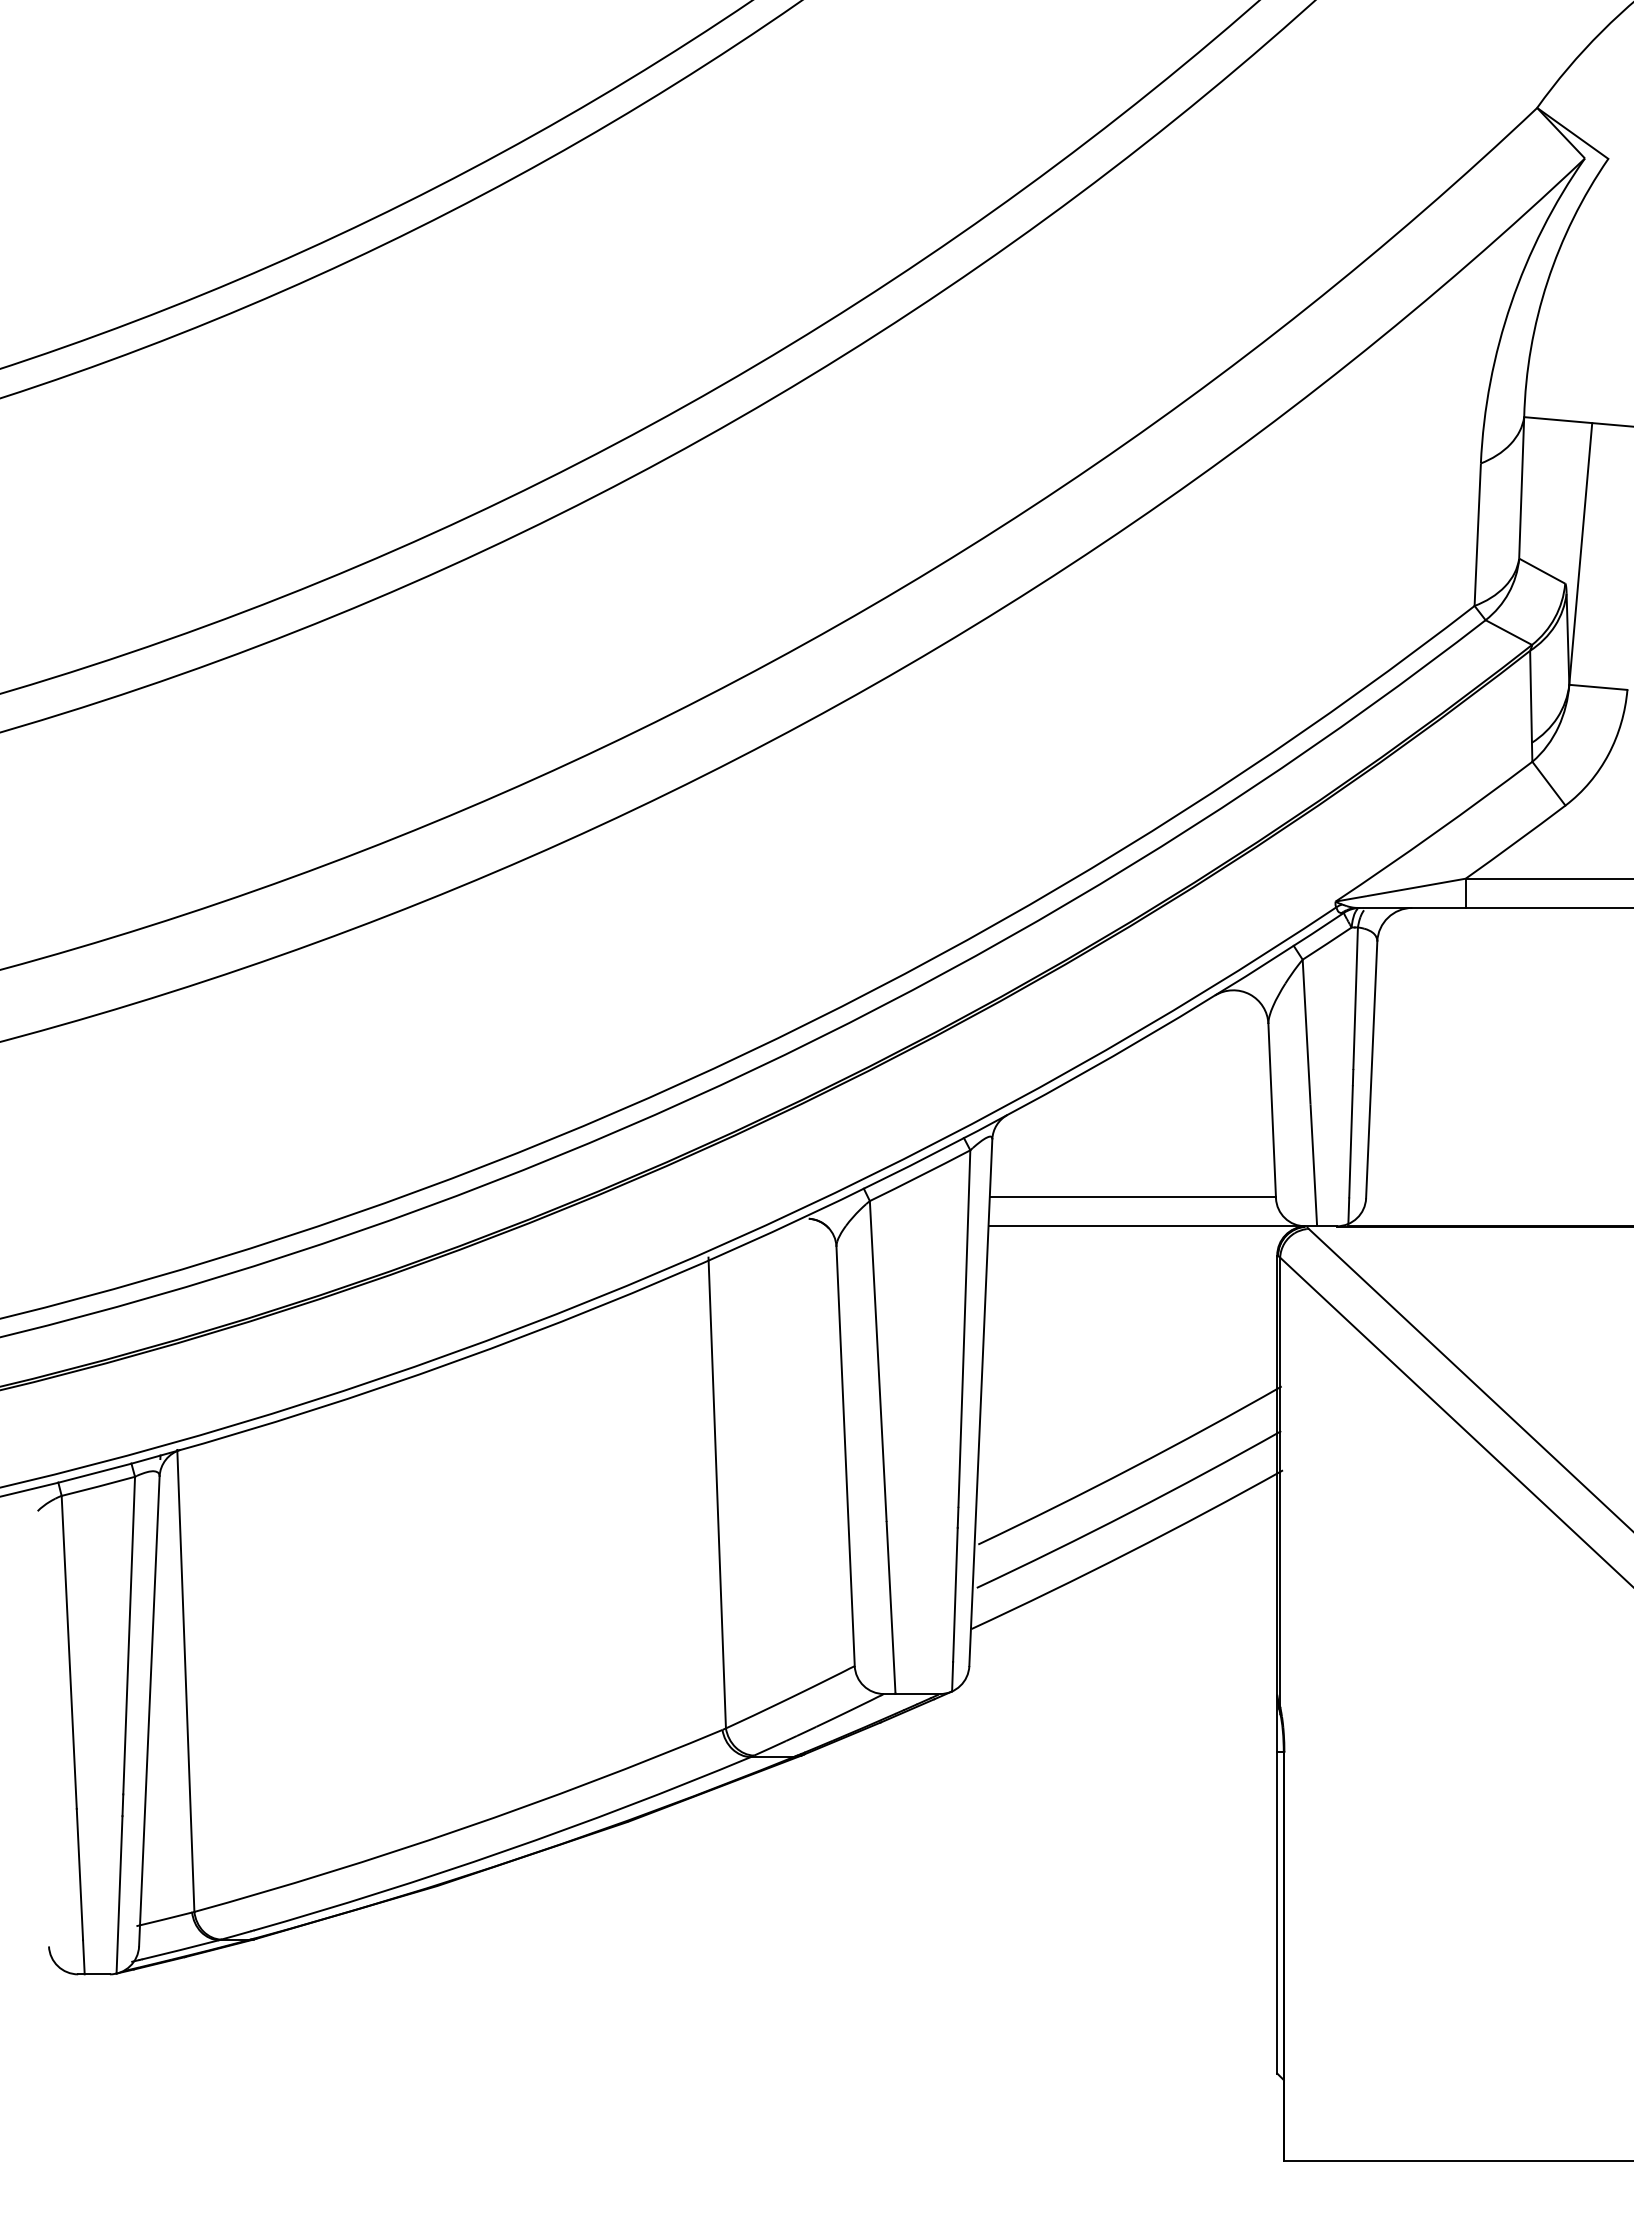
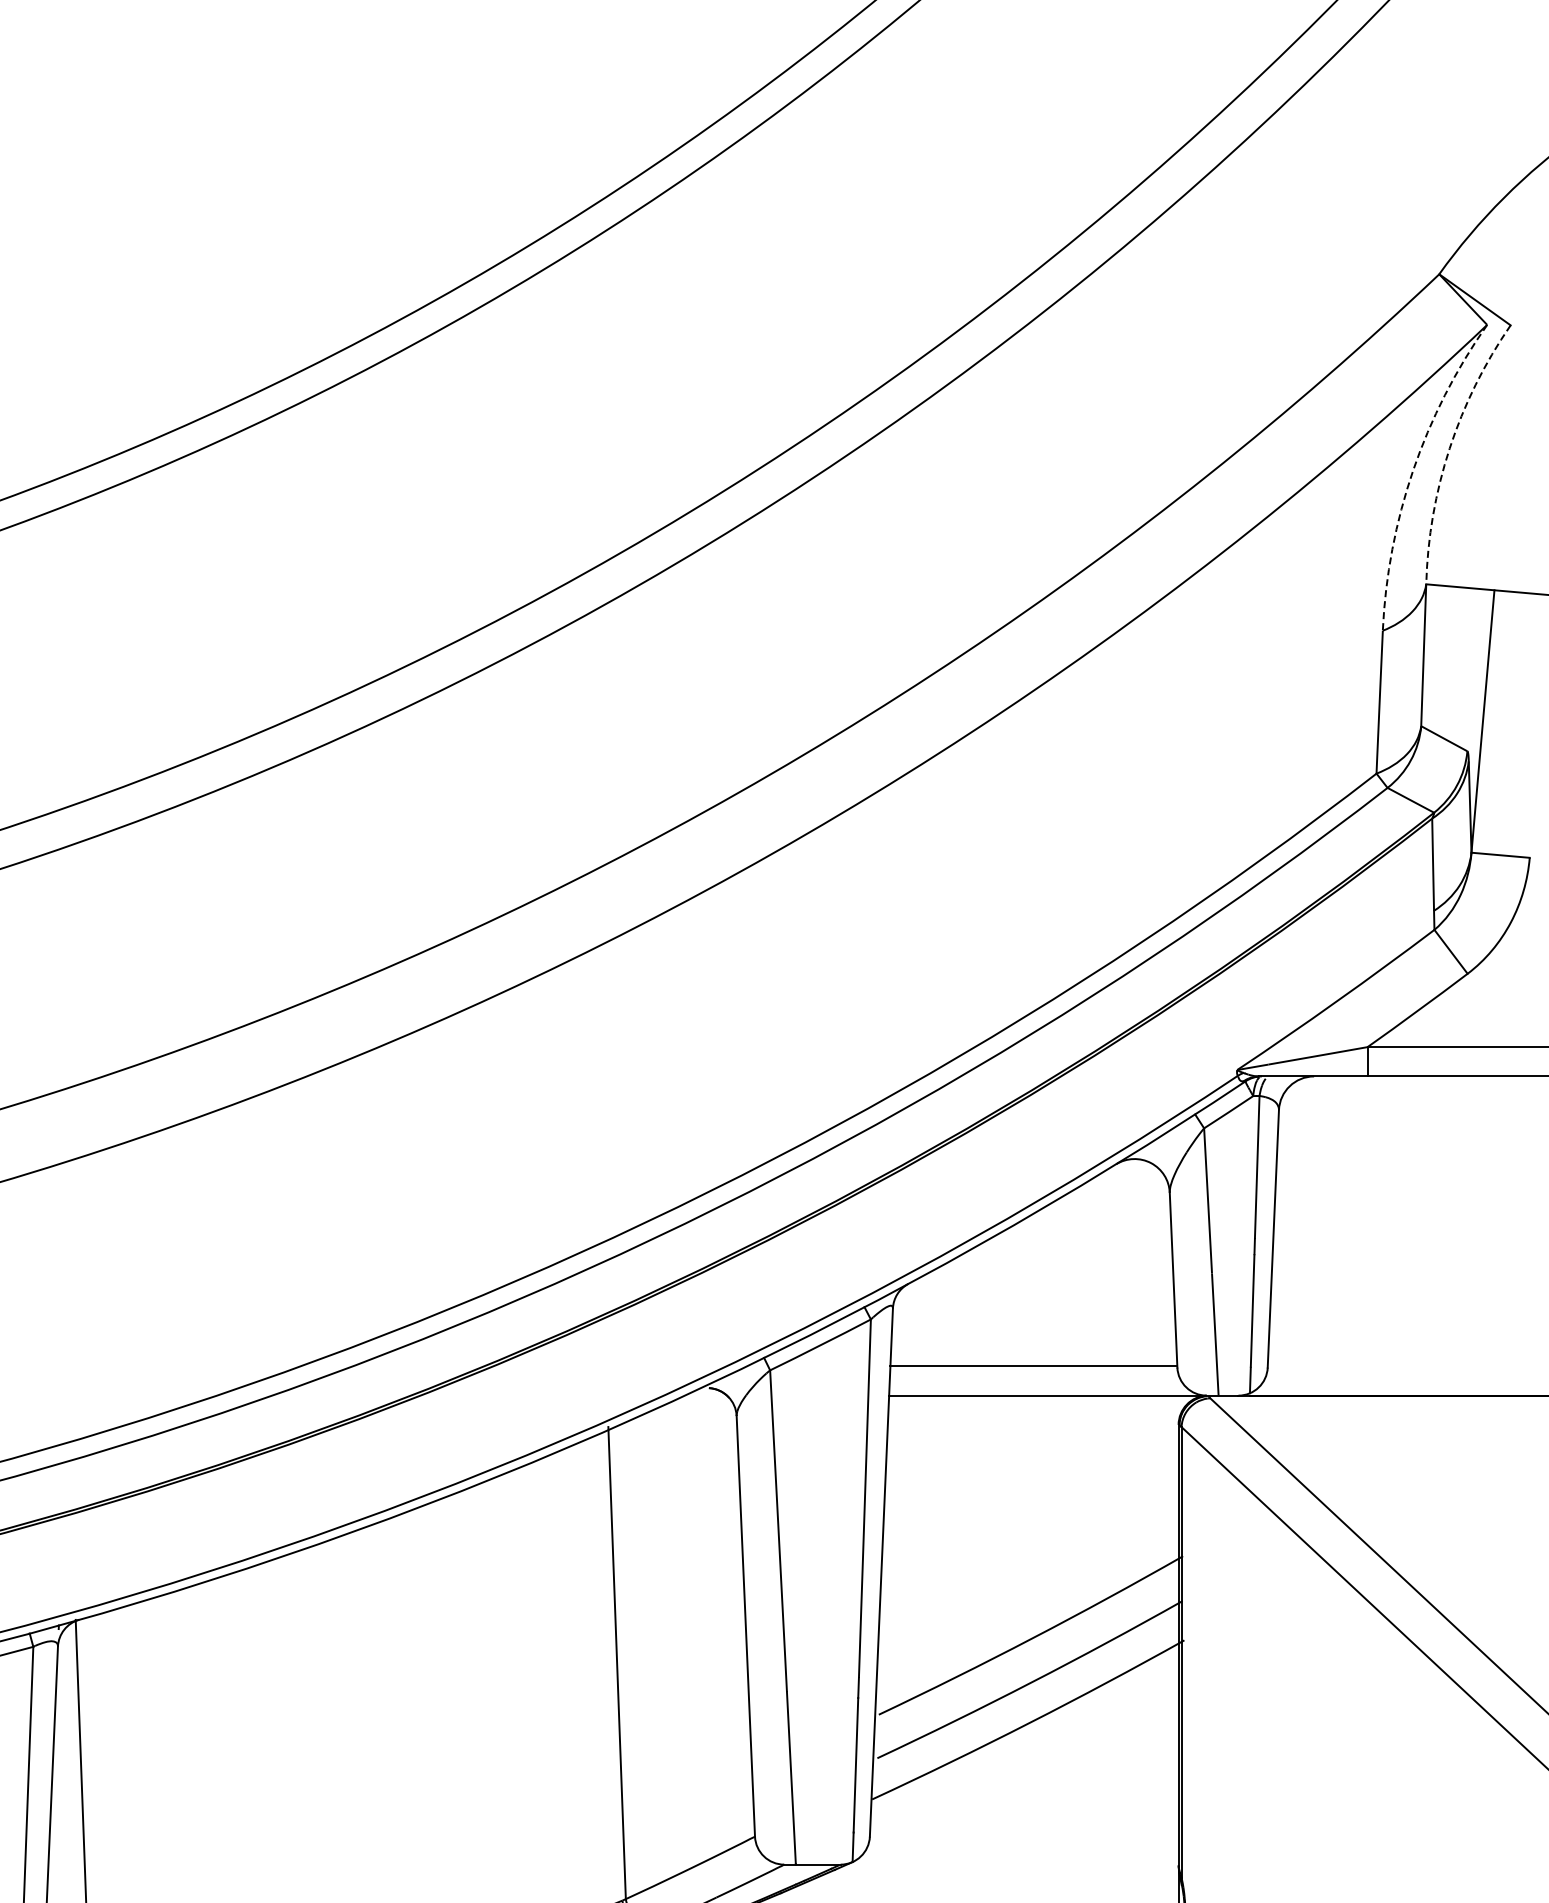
arc: (1547, 281) -> (1449, 448), solid -> dashed
arc: (1511, 303) -> (1413, 470), solid -> dashed

